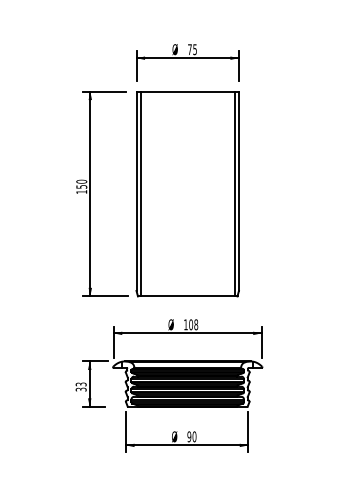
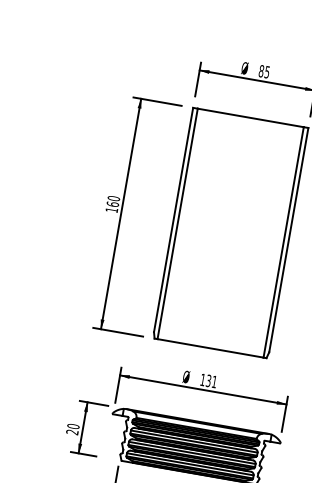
text: (189, 49) -> (261, 71), 75 -> 85
text: (81, 186) -> (112, 203), 150 -> 160
text: (193, 324) -> (211, 381), 108 -> 131
text: (80, 386) -> (72, 428), 33 -> 20

